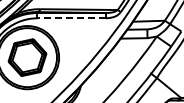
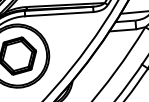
line: (71, 18) -> (59, 14), dashed -> solid

